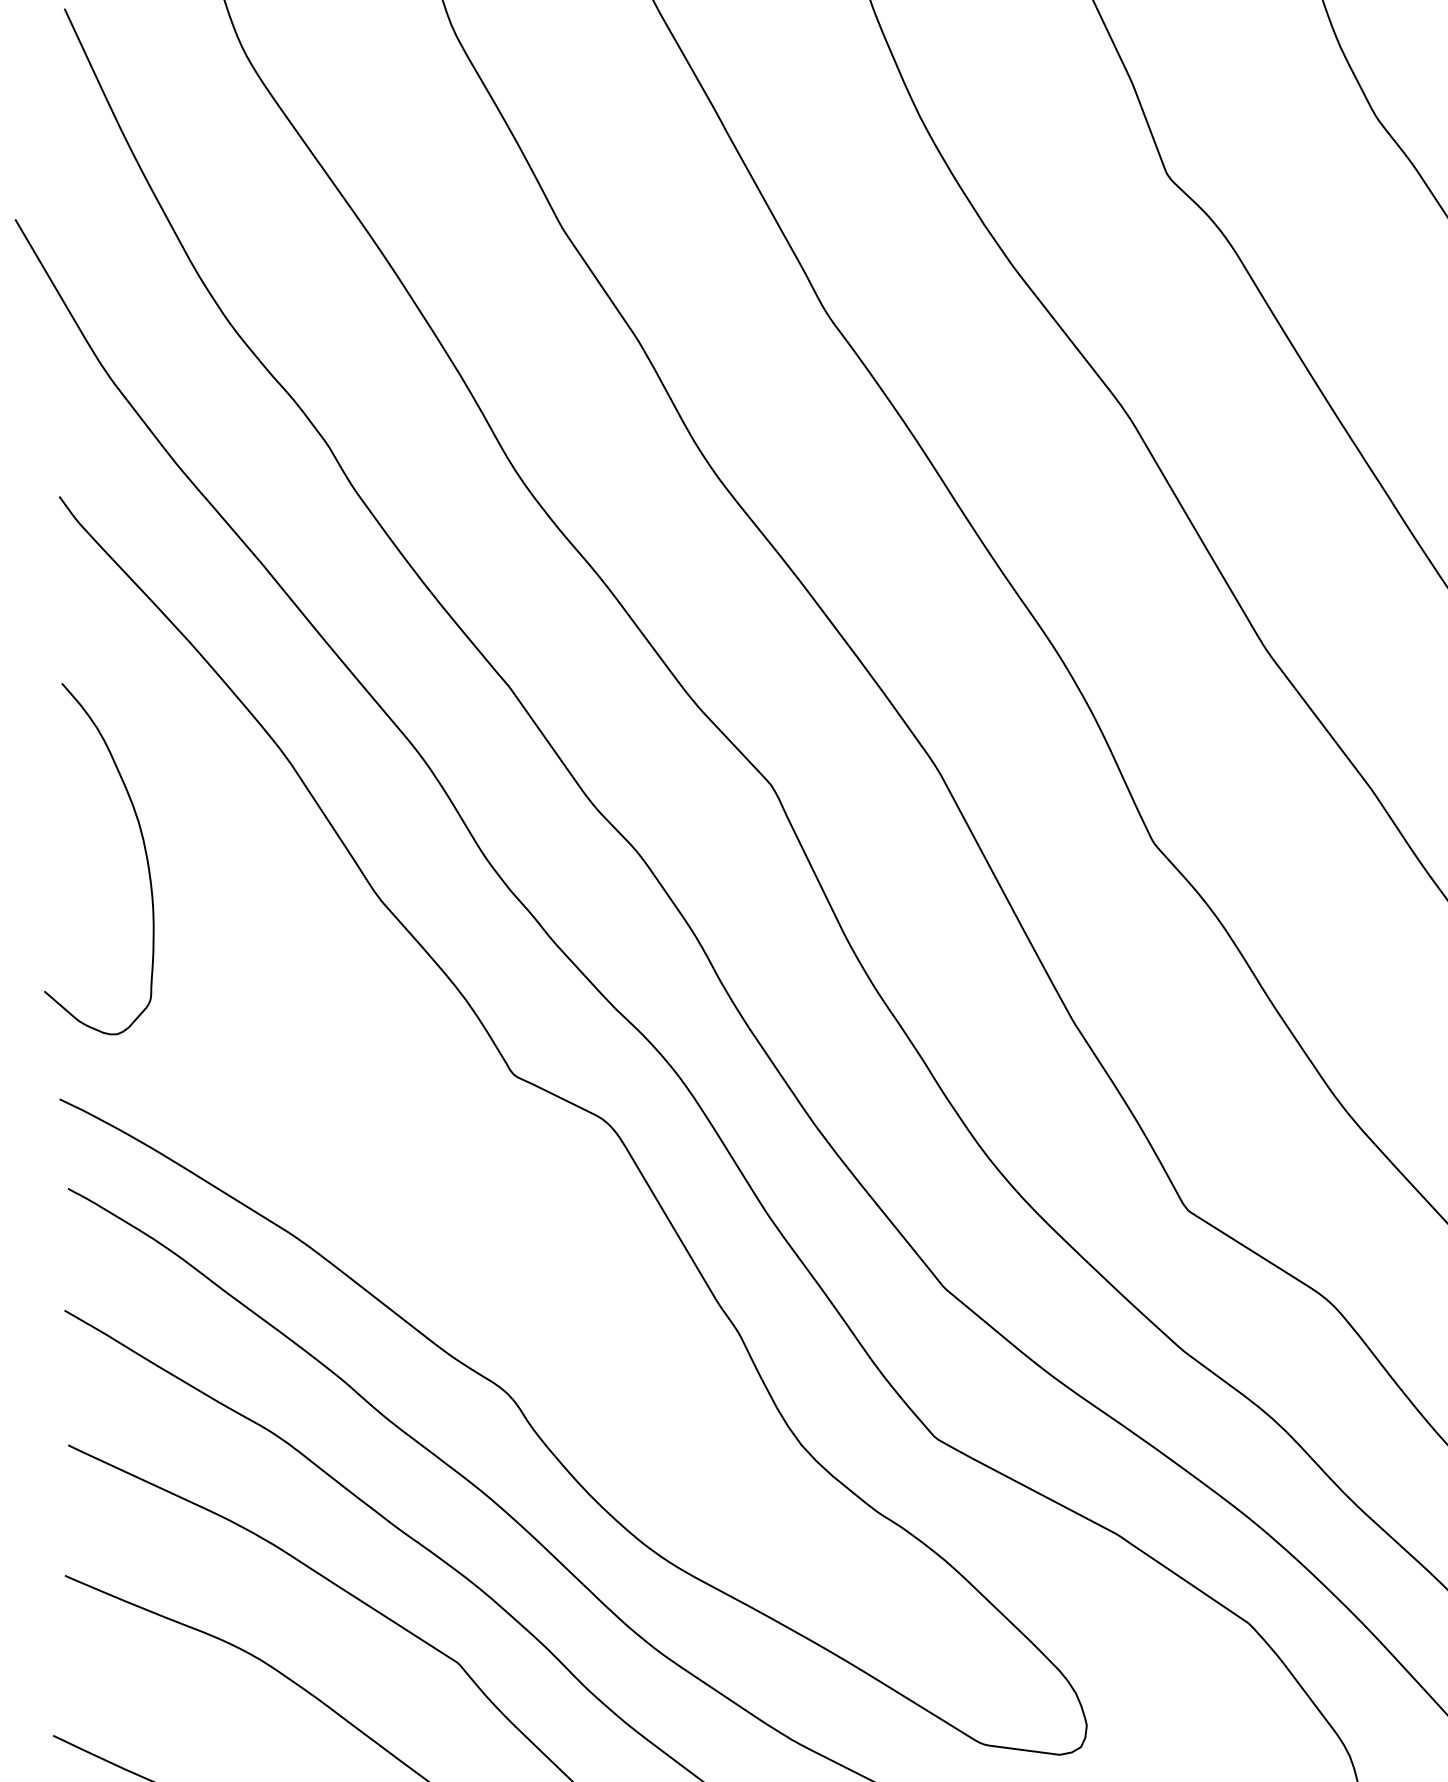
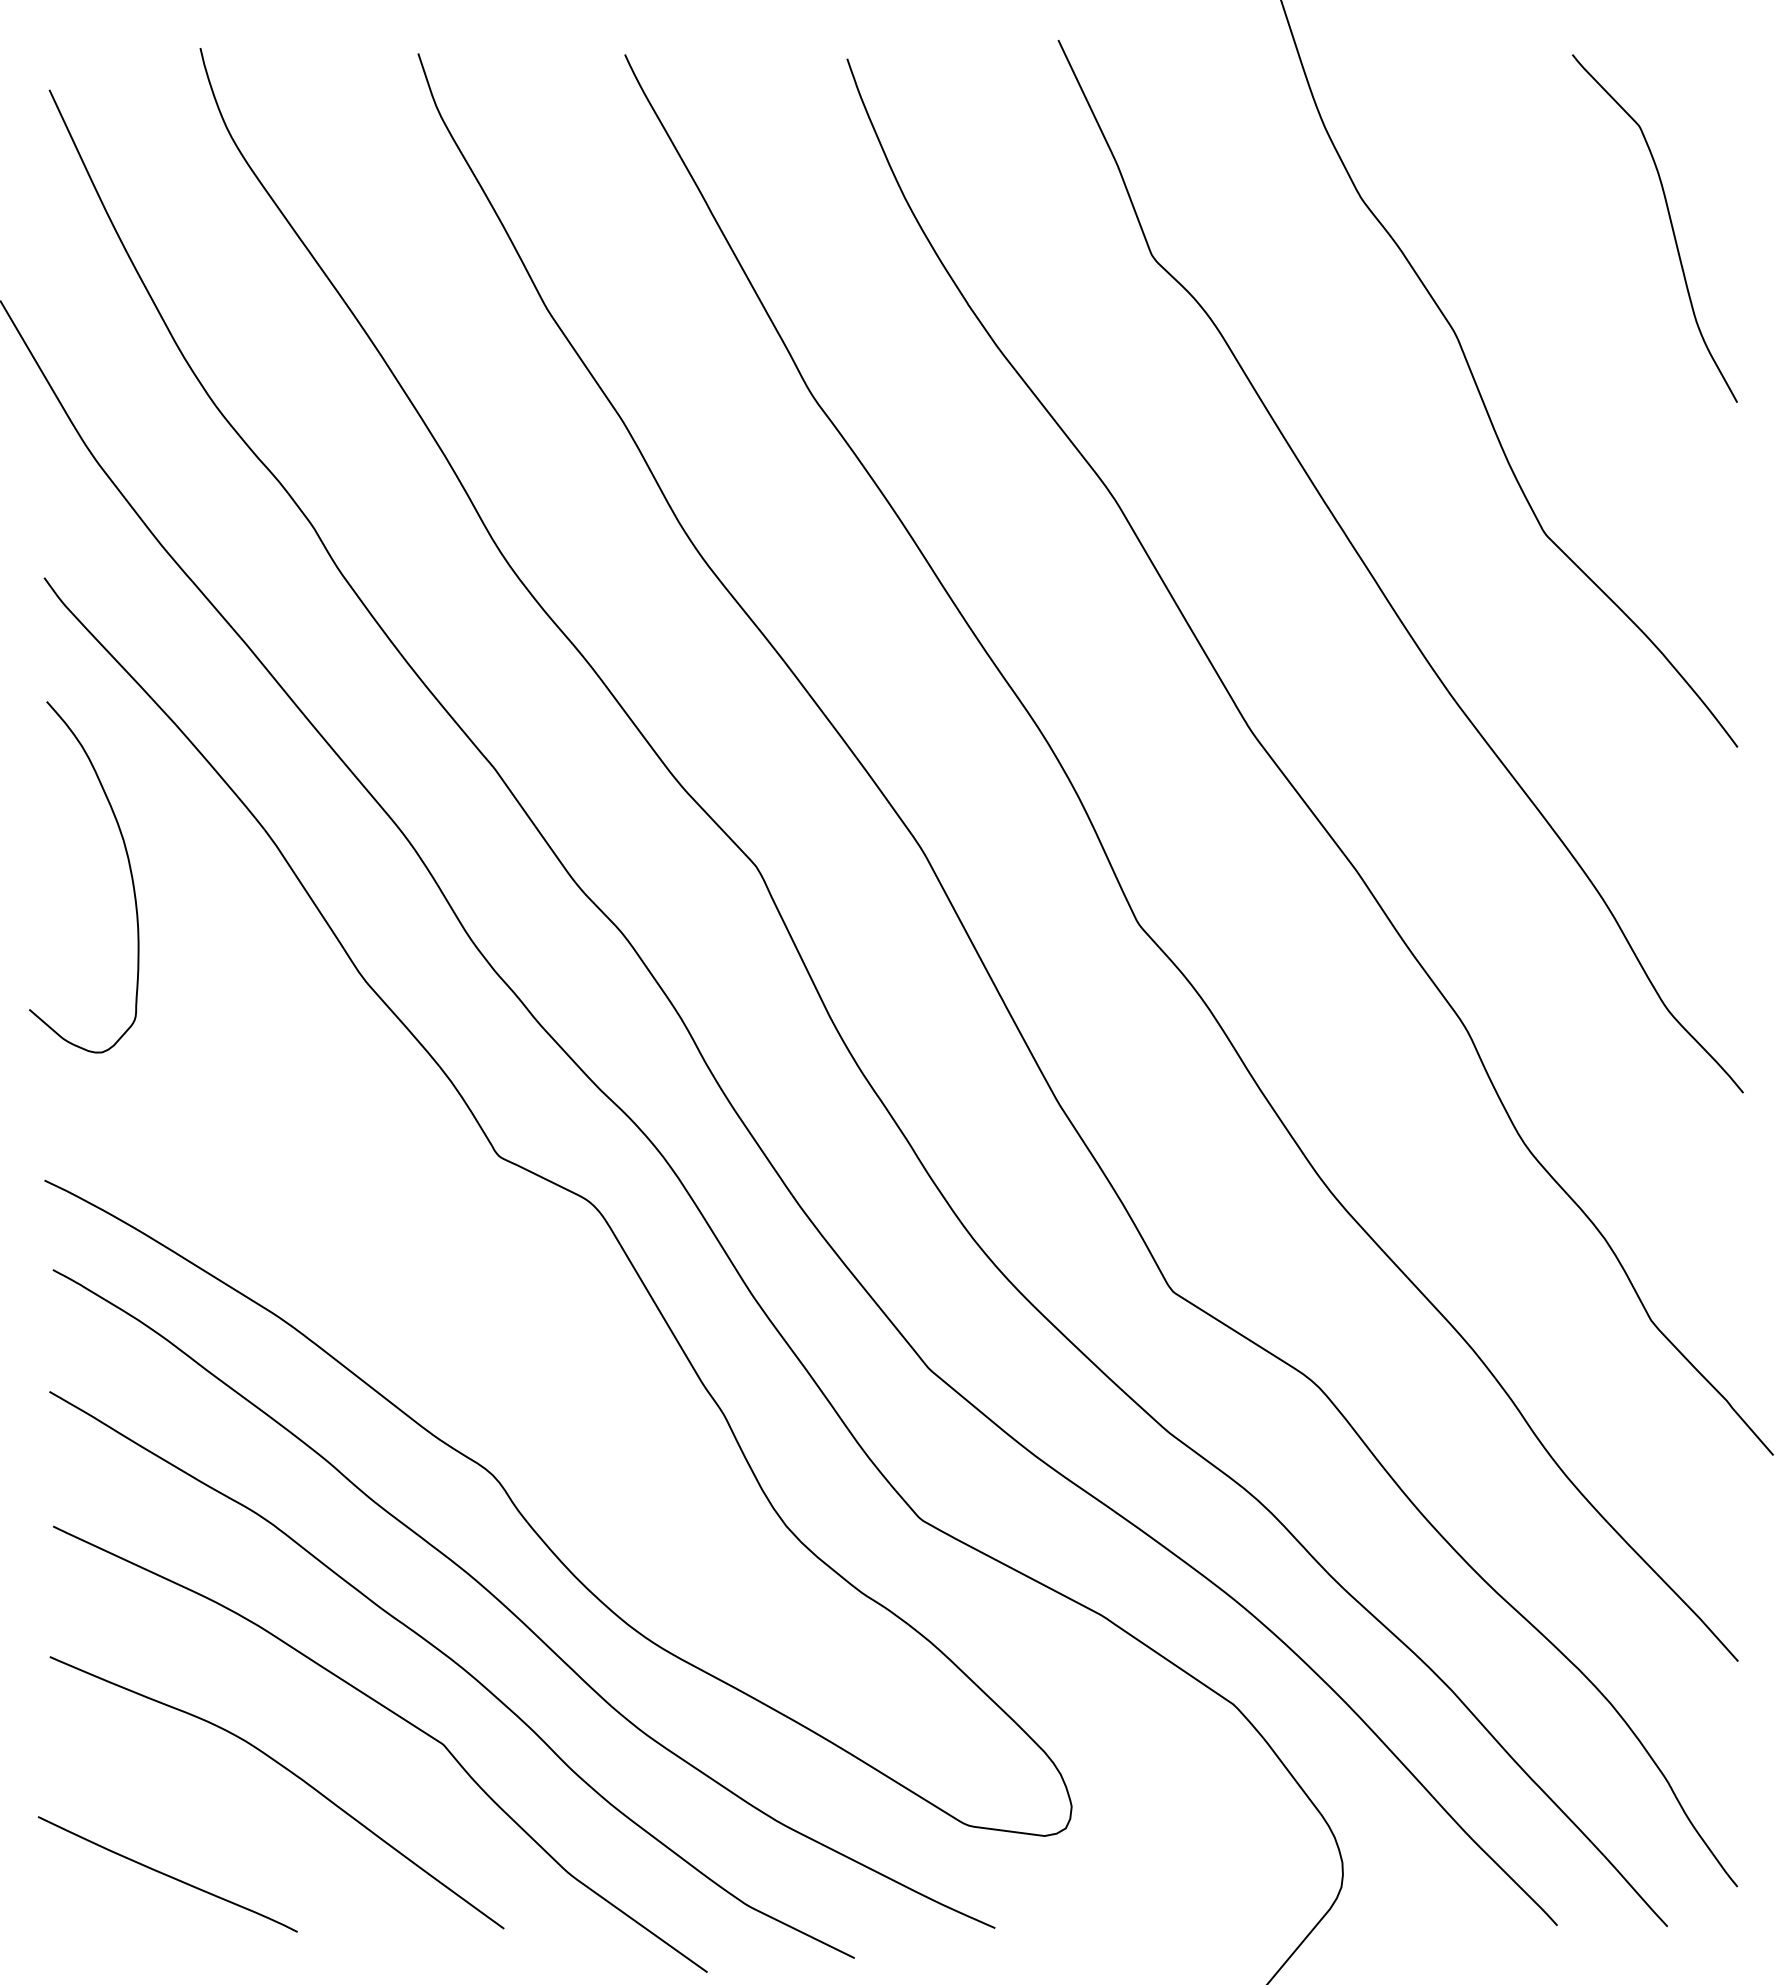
curve: (143, 847) -> (128, 865), moved

